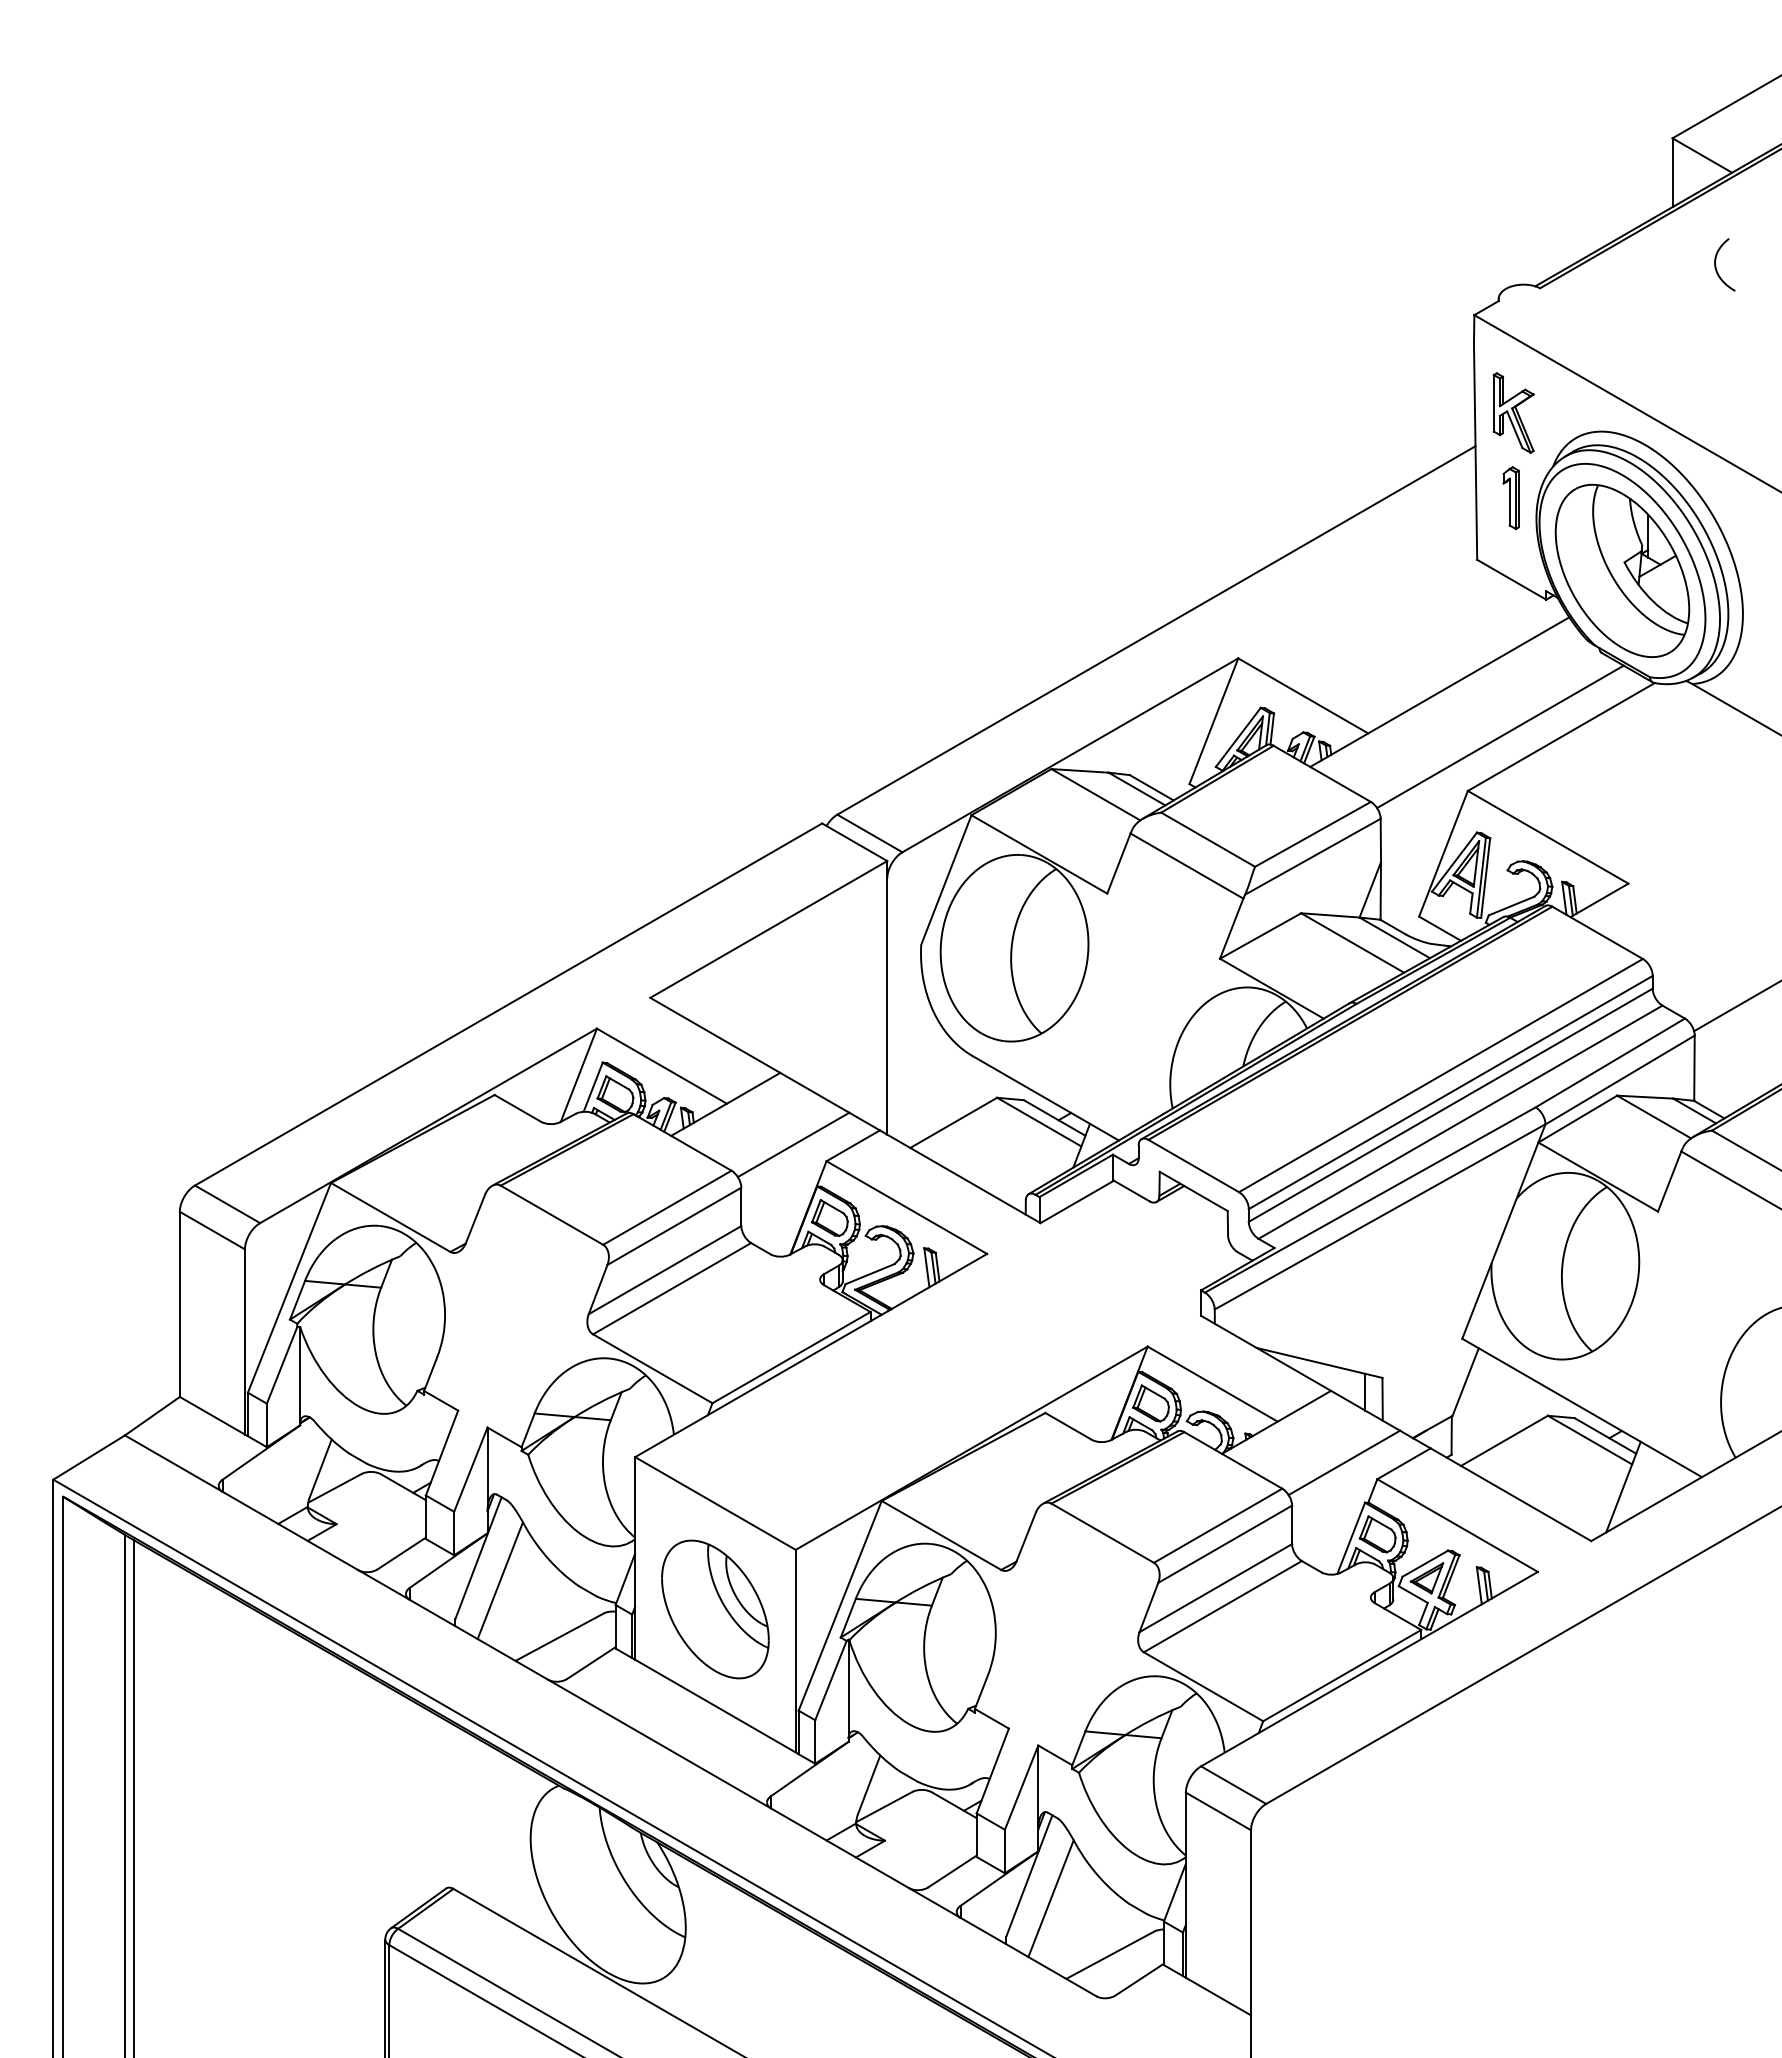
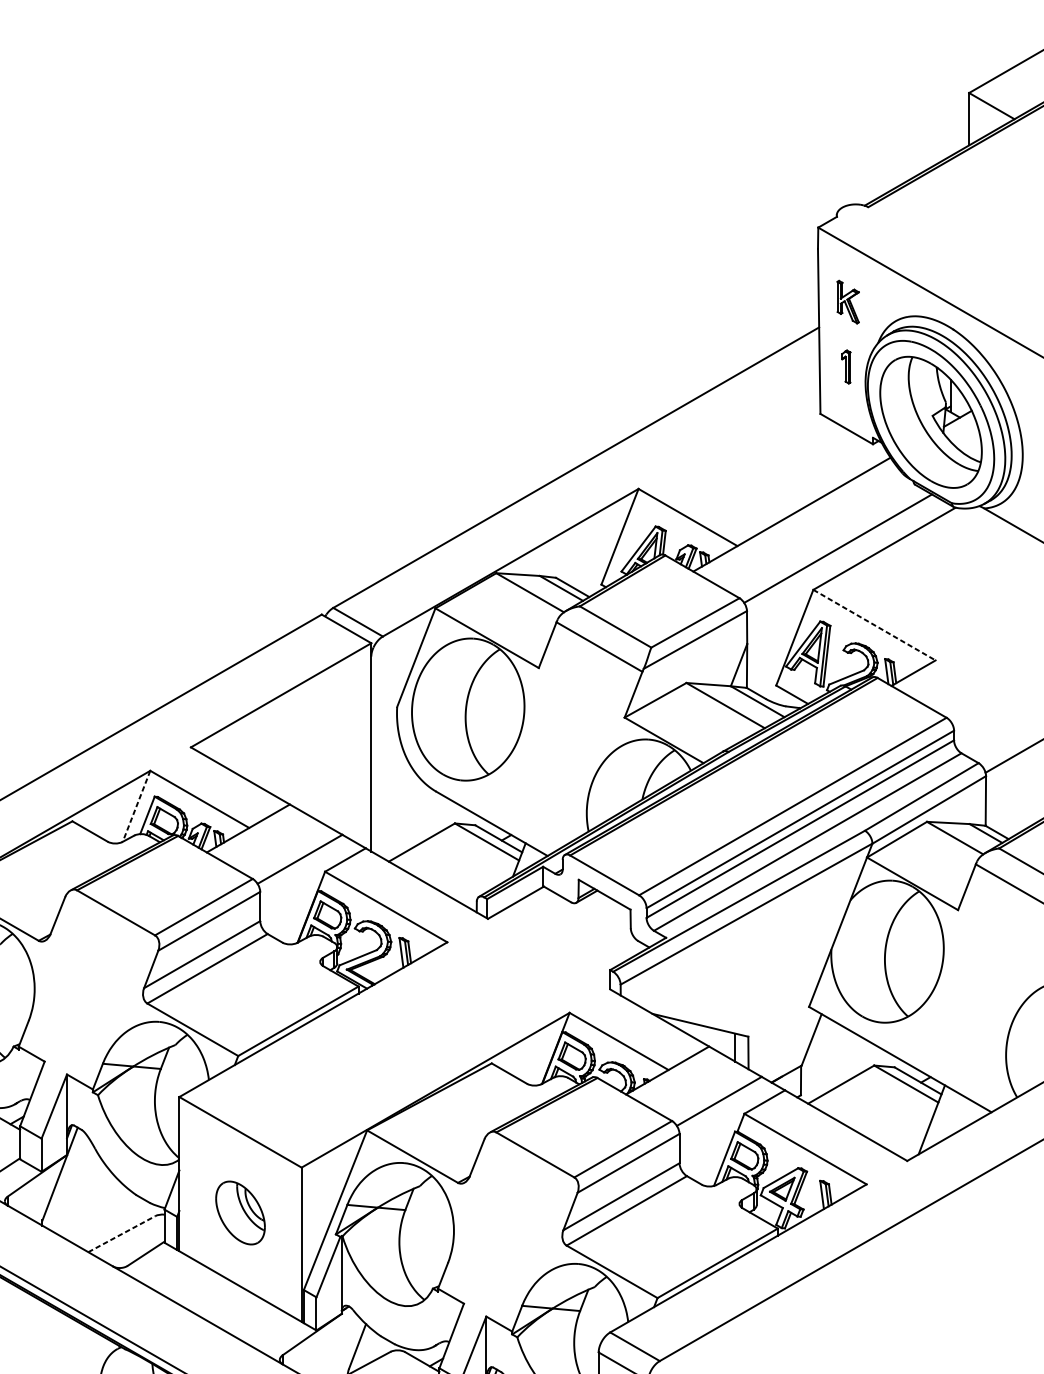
curve: (1716, 265) -> (1002, 189), removed
part: (1513, 412) -> (848, 301), size x0.7
part: (1510, 498) -> (845, 367), size x0.7
line: (1548, 837) -> (874, 625), solid -> dashed
line: (578, 1075) -> (136, 806), solid -> dashed
line: (499, 1580) -> (76, 1190), removed
part: (715, 1609) -> (240, 1213), size x0.6
line: (559, 1637) -> (121, 1234), solid -> dashed

